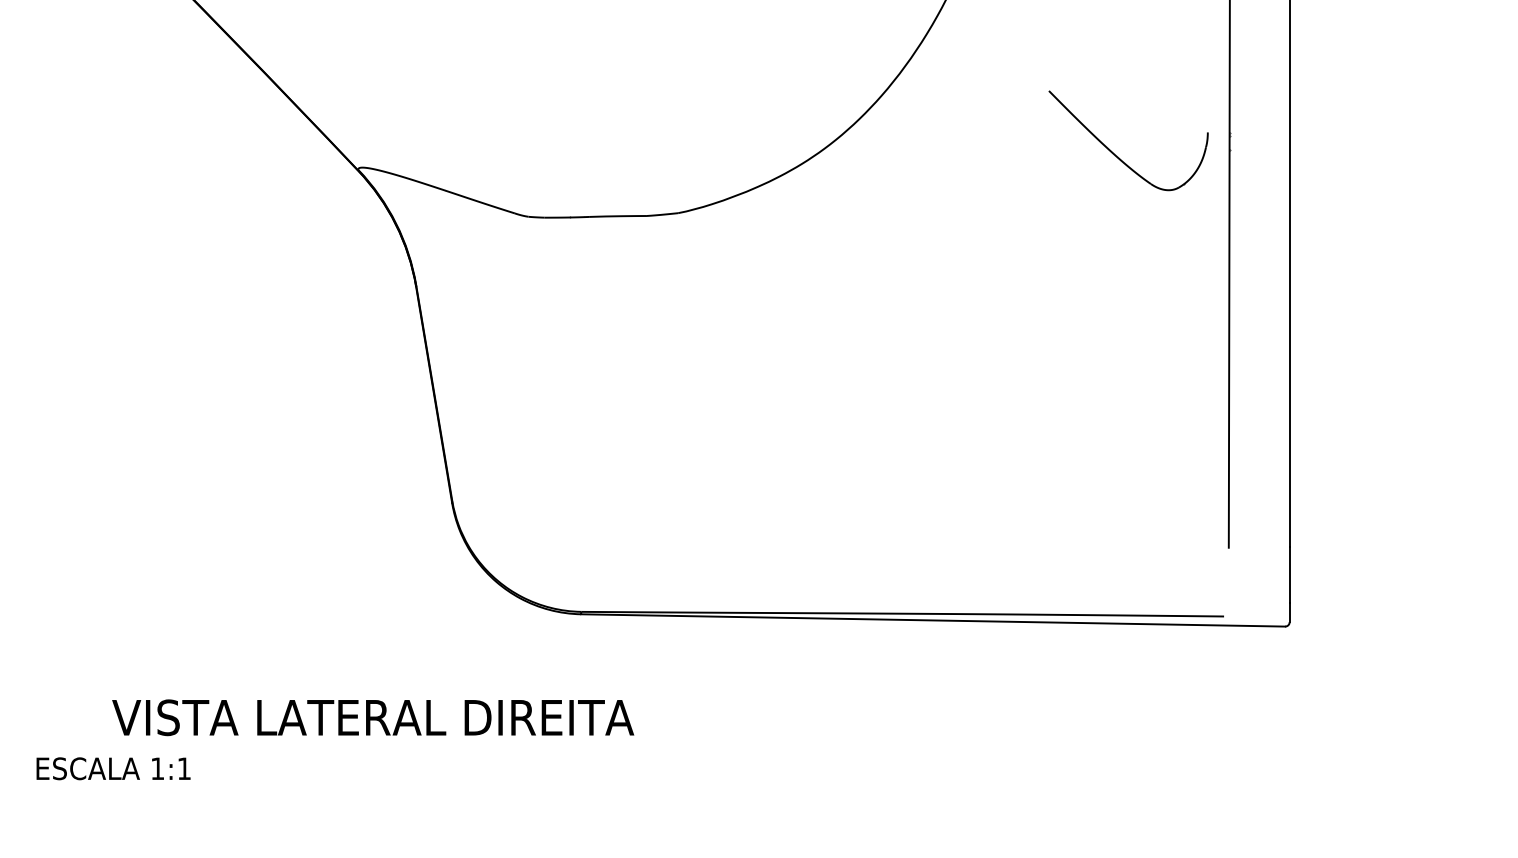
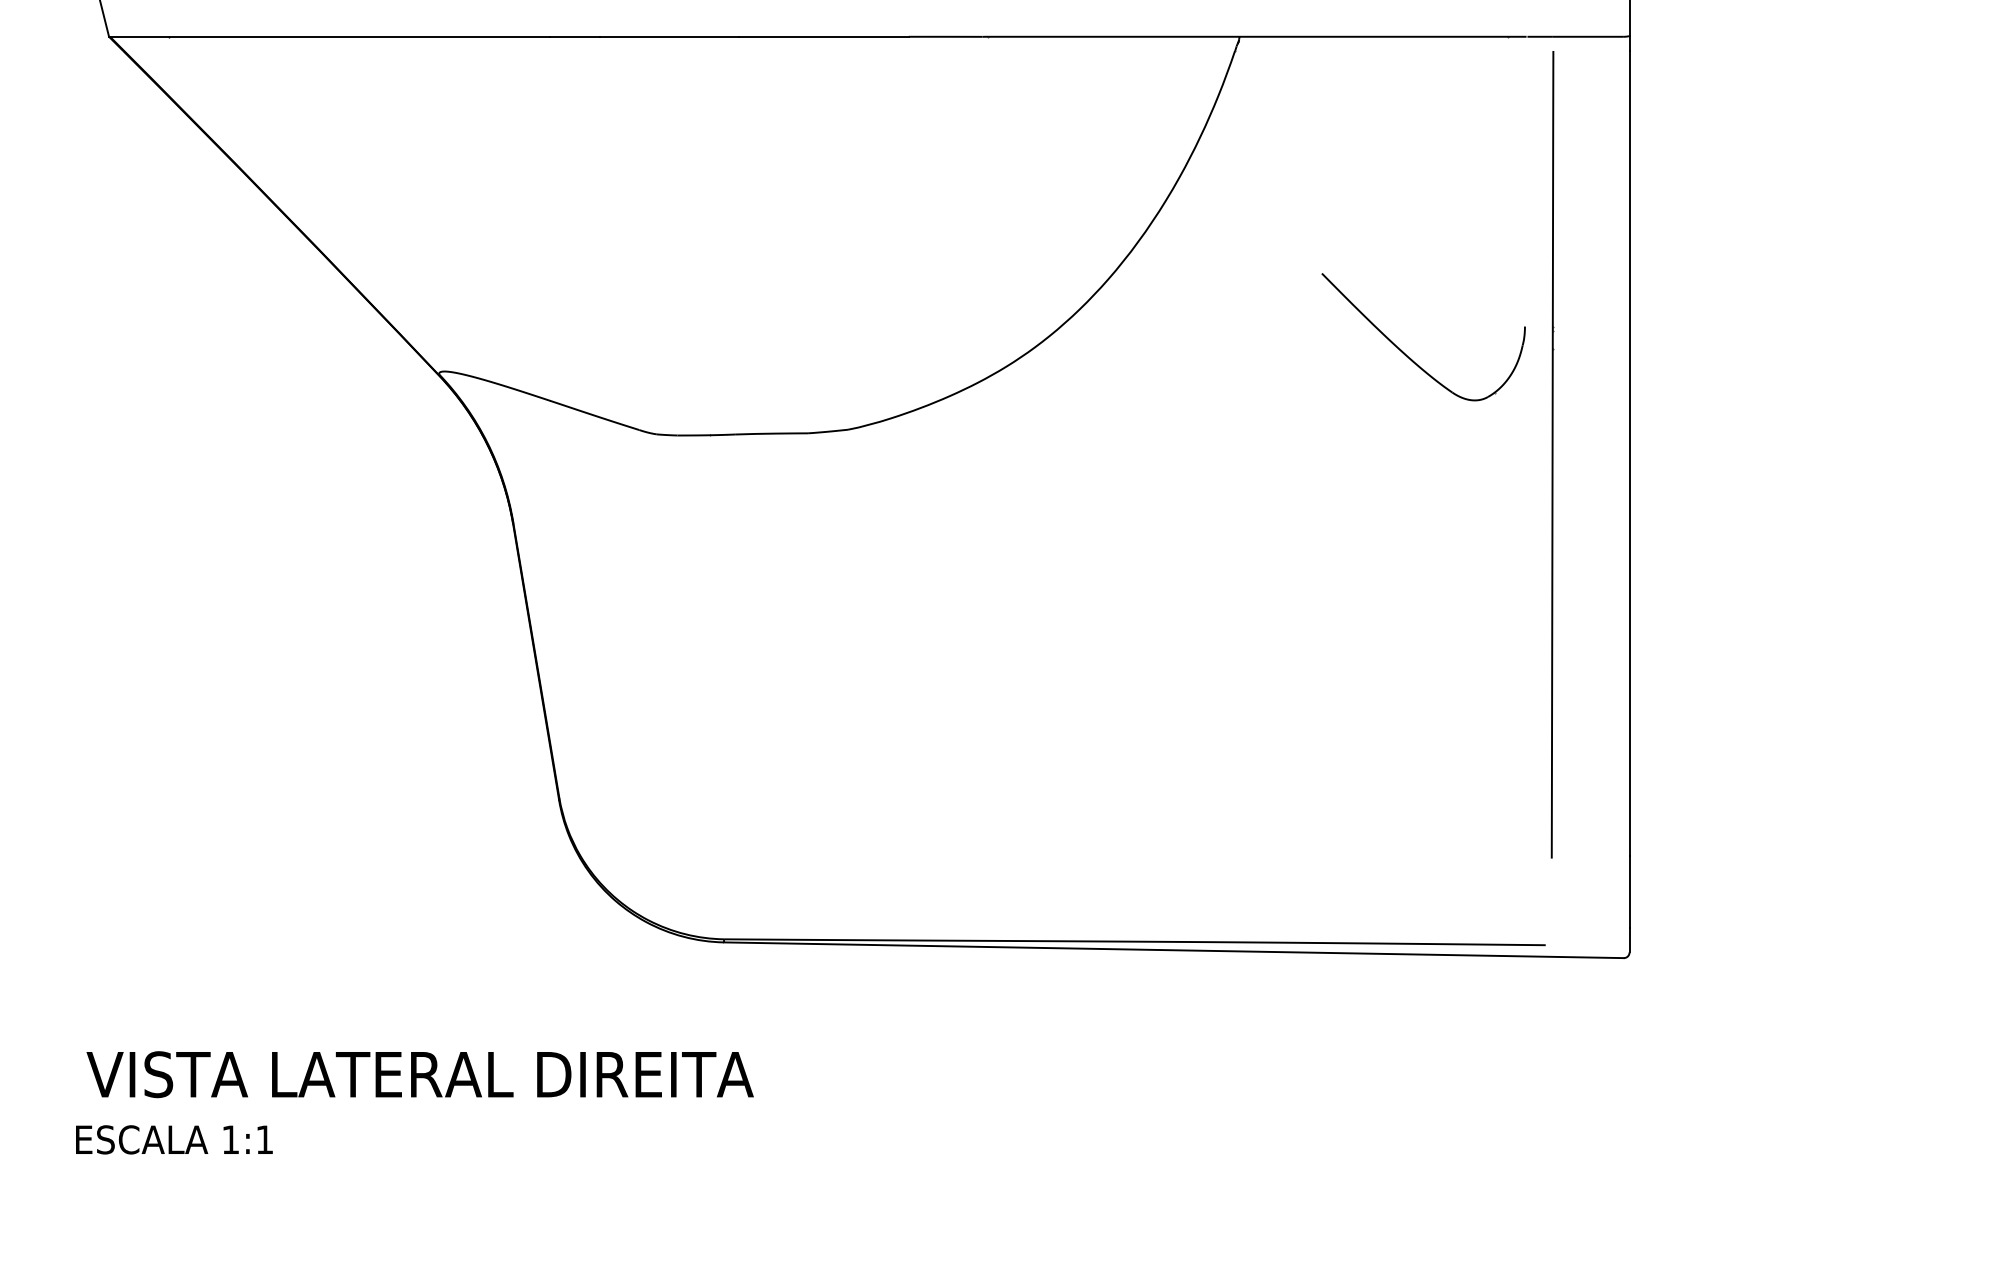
text: (372, 717) -> (419, 1074), moved
text: (113, 768) -> (174, 1139), moved

